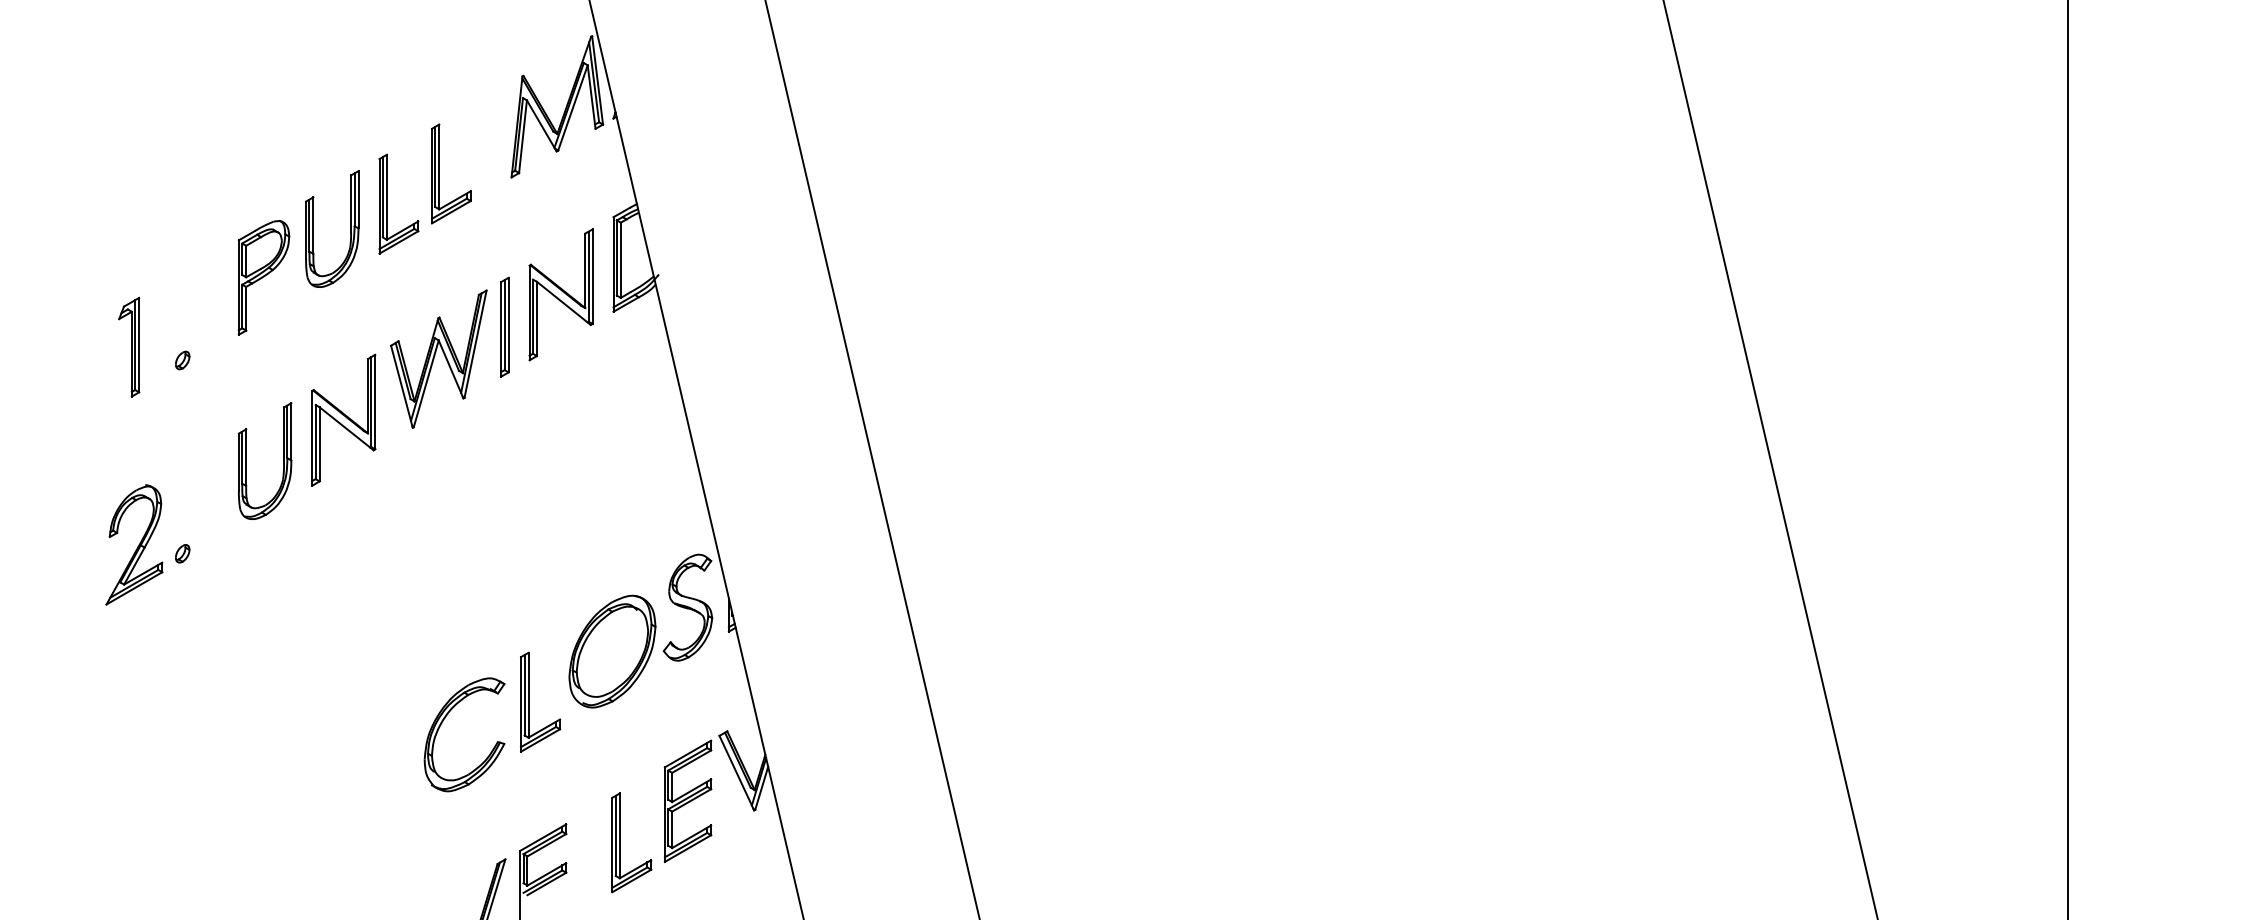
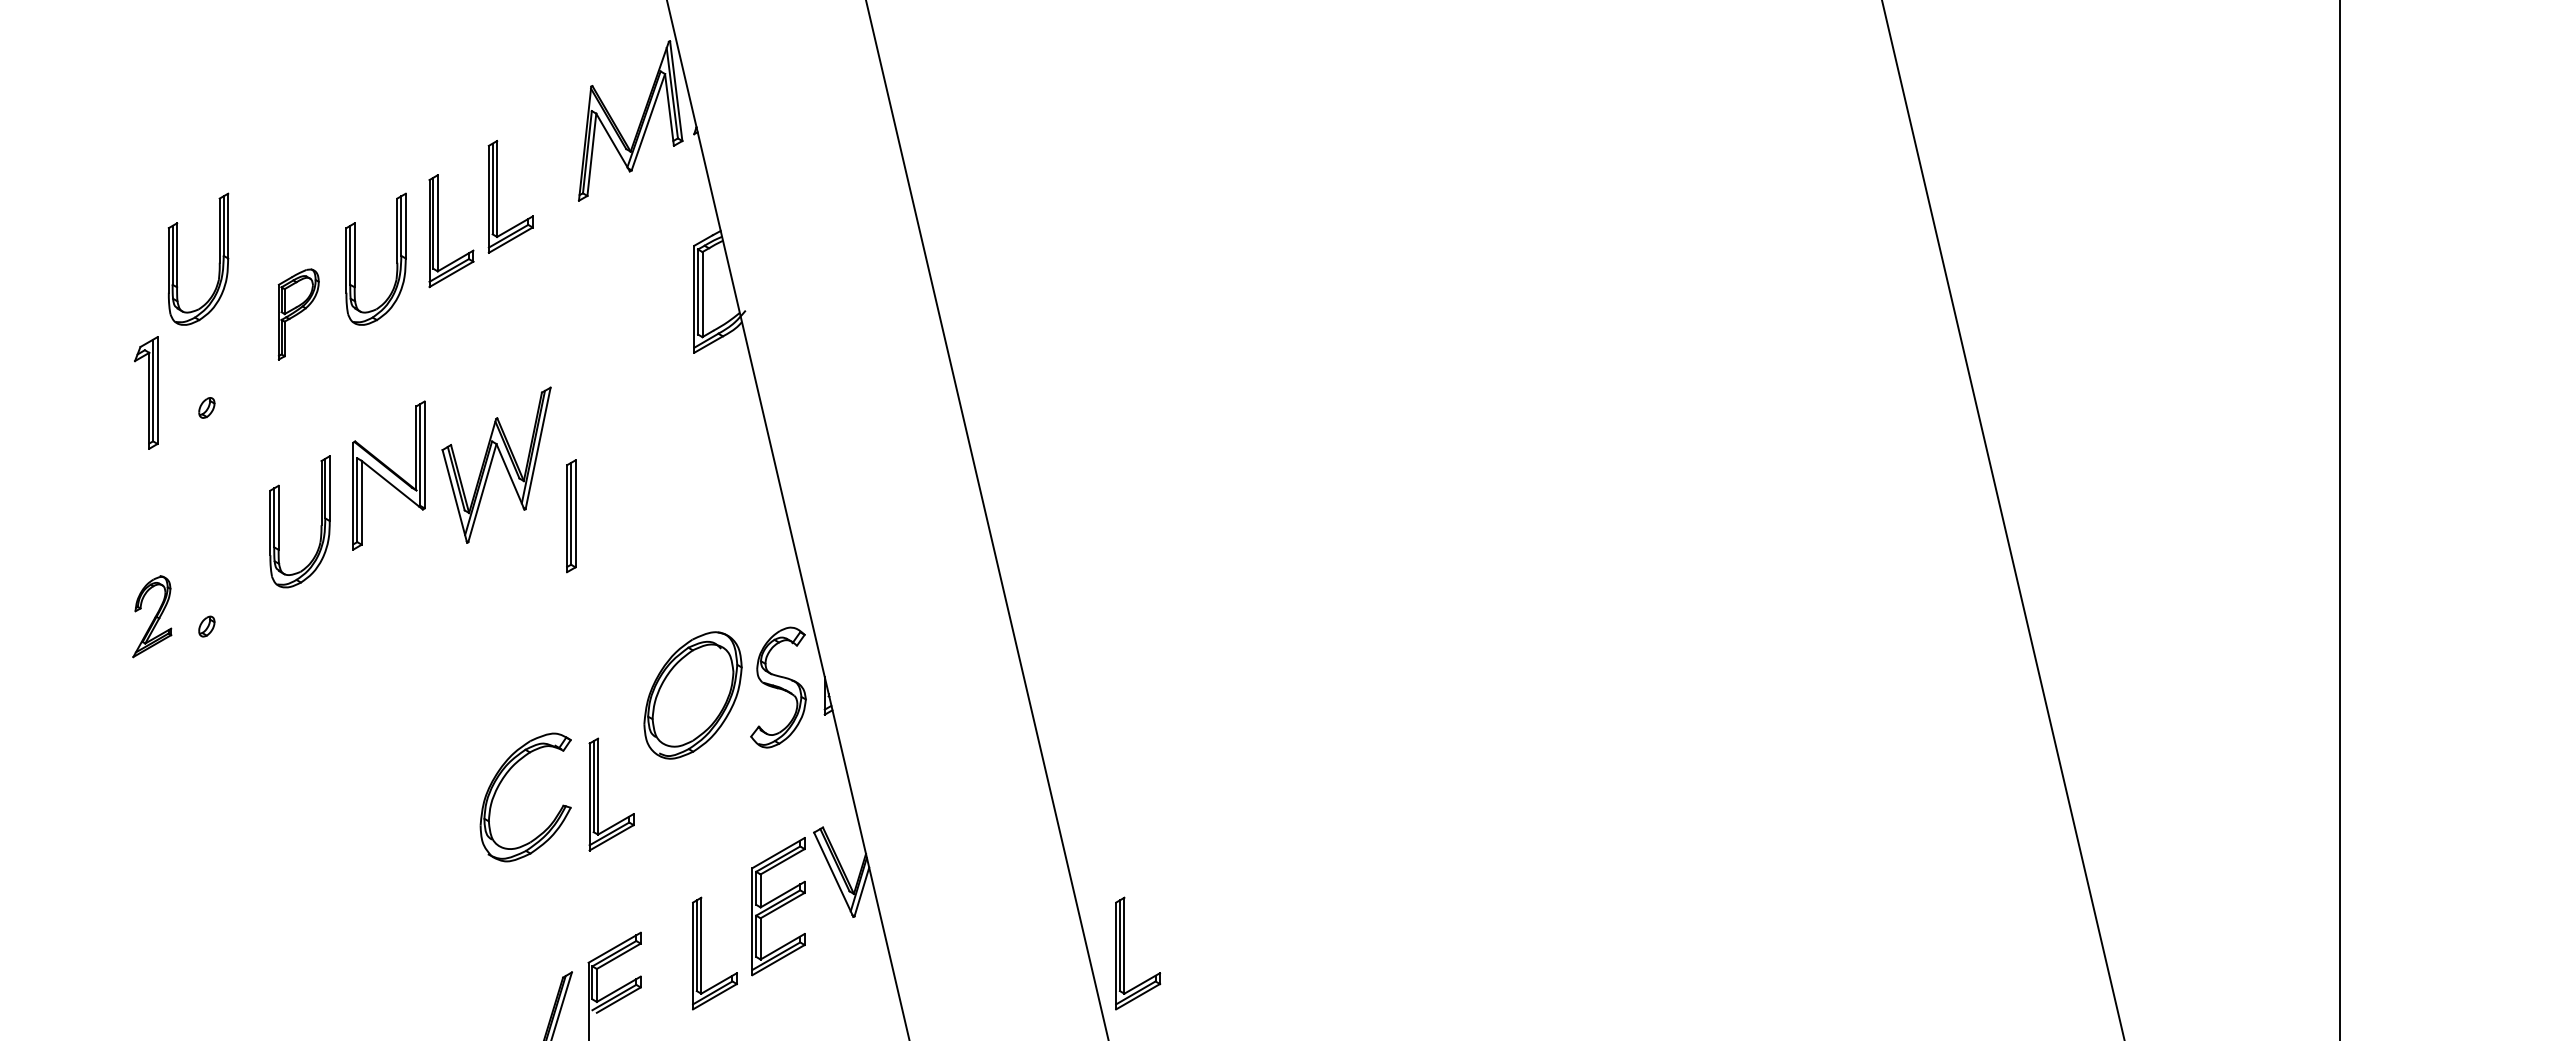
part: (193, 228) -> (219, 258), added
part: (263, 277) -> (298, 314), size x0.7
part: (560, 294) -> (634, 333), removed
part: (504, 326) -> (570, 515), moved
part: (438, 358) -> (496, 464), moved
part: (134, 544) -> (152, 616), size x0.6
part: (612, 651) -> (693, 695), moved
part: (442, 723) -> (500, 784), moved
part: (994, 842) -> (1125, 953), added

